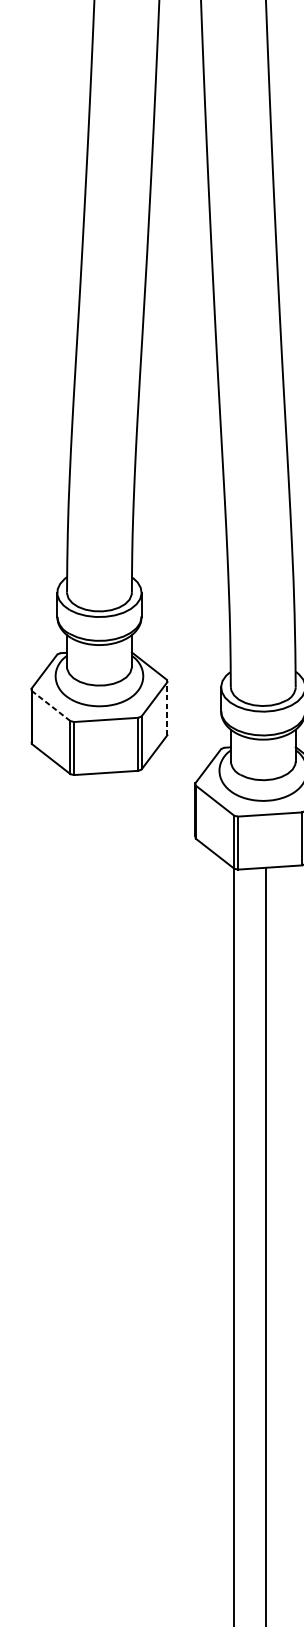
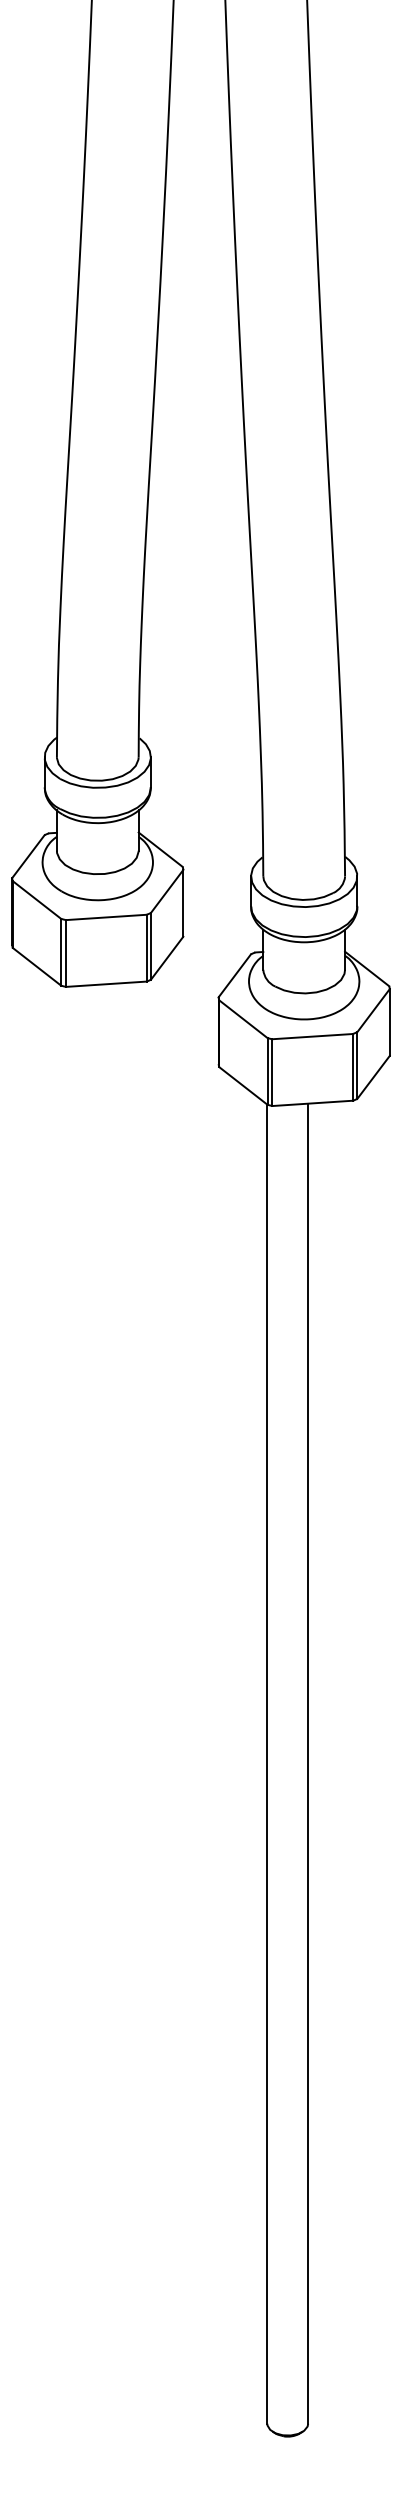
line: (51, 706) -> (37, 900), dashed -> solid
line: (167, 708) -> (183, 902), dashed -> solid

